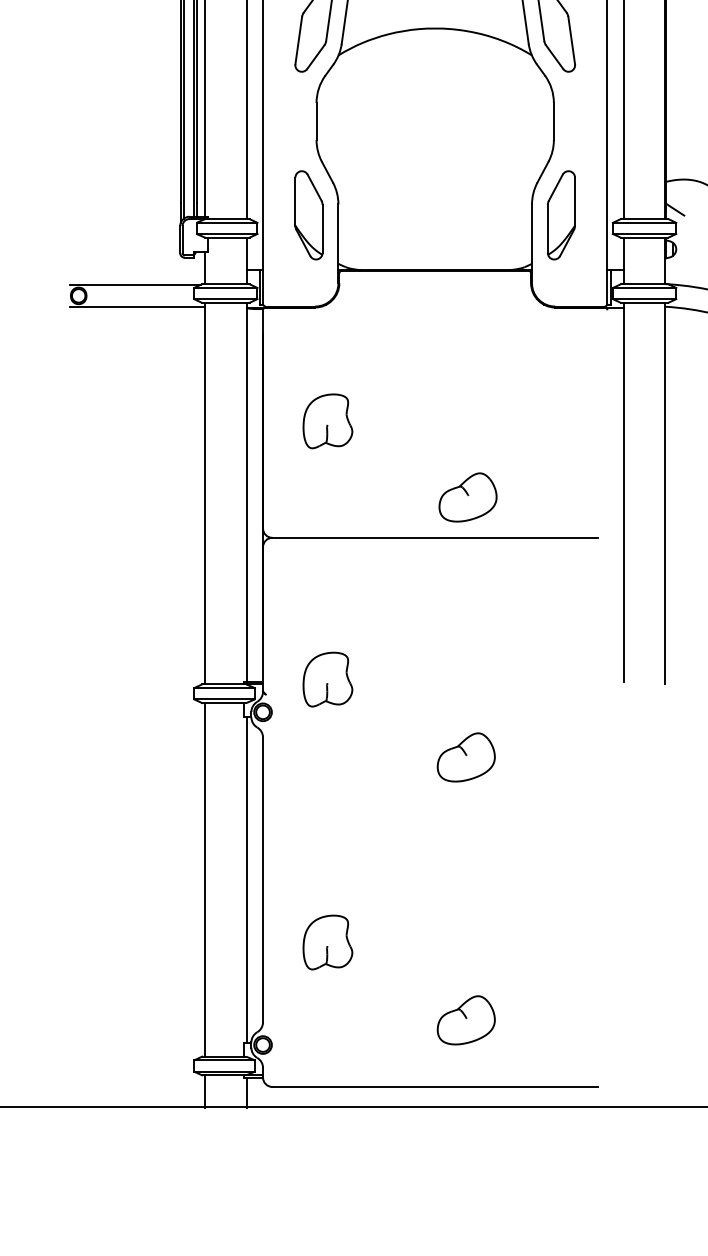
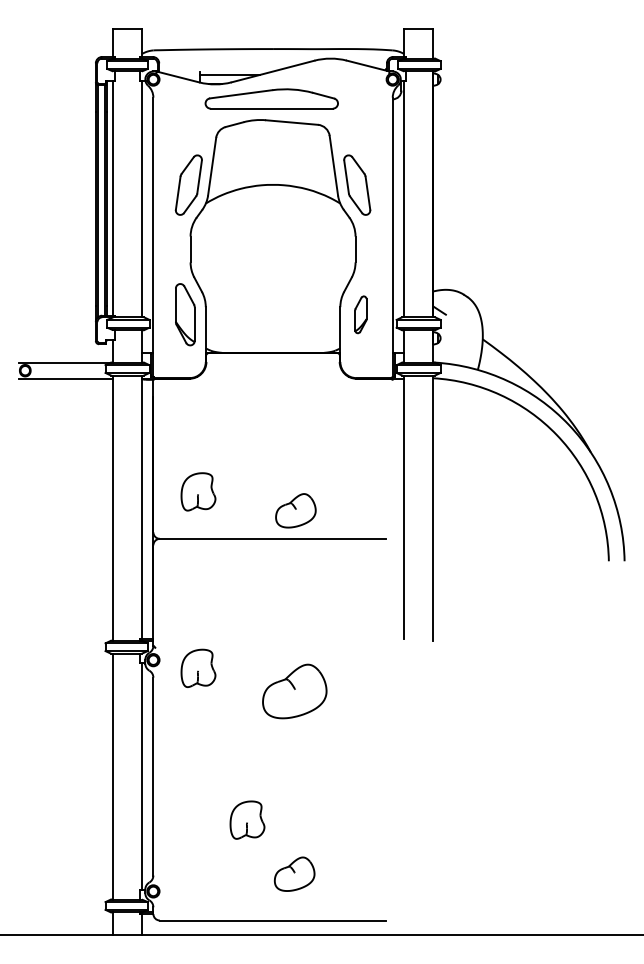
part: (561, 215) -> (360, 314), size x0.6
part: (327, 420) -> (198, 491), moved
part: (327, 678) -> (198, 667), moved
part: (466, 757) -> (294, 691), size x1.6
part: (327, 941) -> (247, 819), moved

